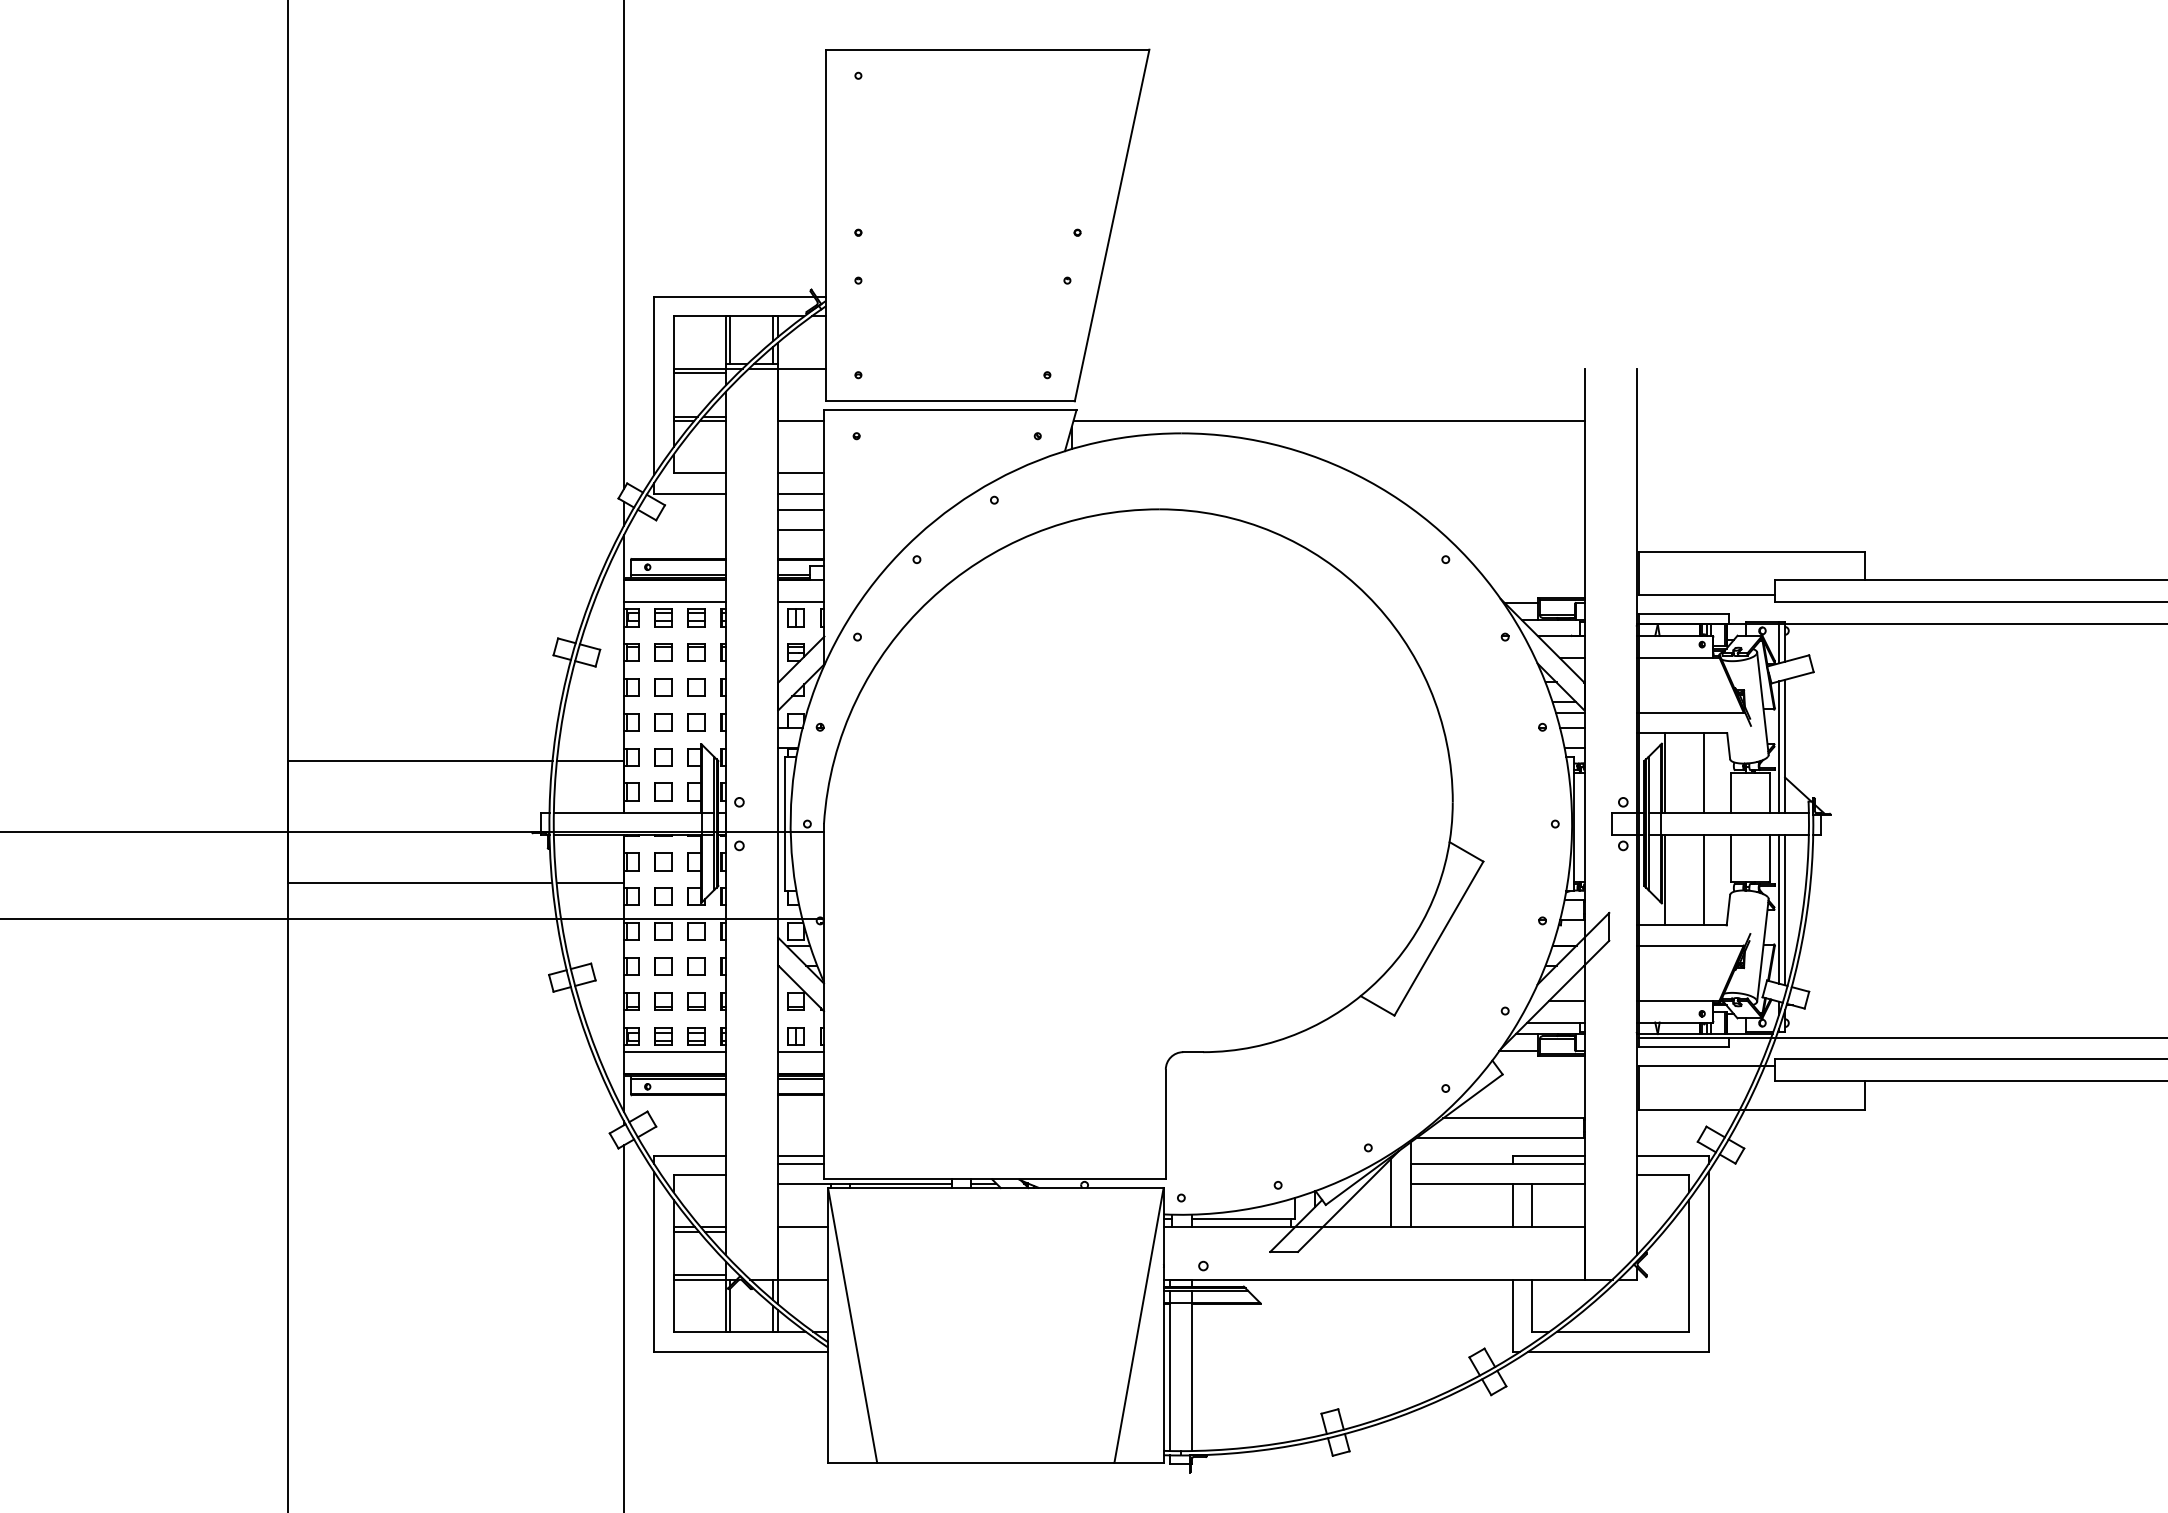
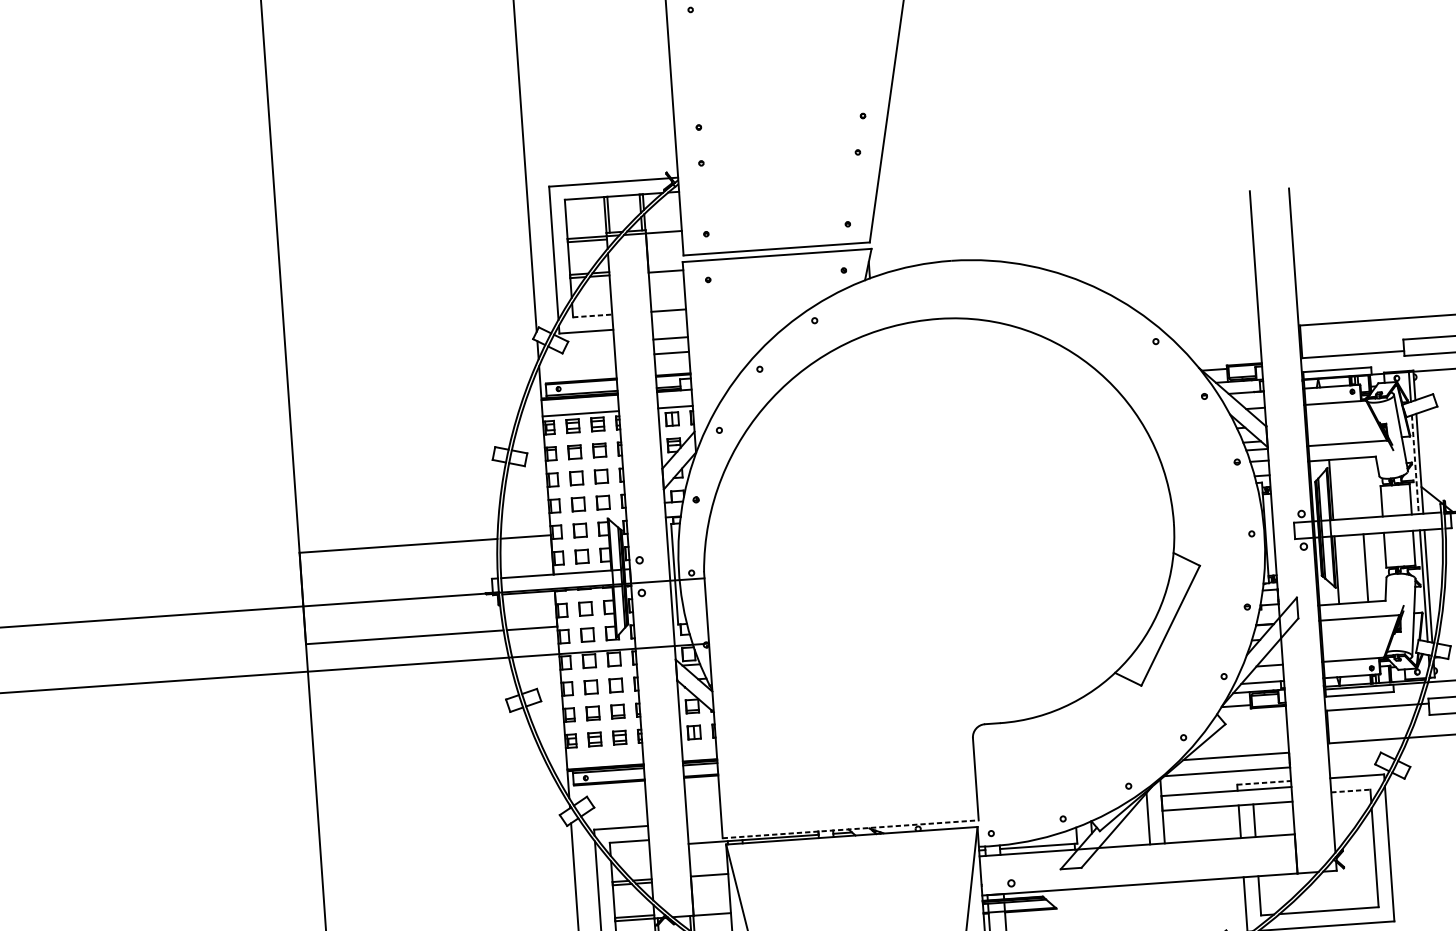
line: (1328, 420) -> (1060, 243), removed
line: (700, 473) -> (593, 316), solid -> dashed
line: (801, 493) -> (669, 325), removed
line: (1779, 747) -> (1415, 464), solid -> dashed
line: (1703, 773) -> (1360, 488), removed
line: (674, 1051) -> (604, 750), removed
line: (800, 1051) -> (698, 743), removed
line: (800, 1156) -> (703, 822), removed
line: (1548, 1156) -> (1264, 783), solid -> dashed
line: (800, 1164) -> (704, 828), removed
line: (1663, 1174) -> (1351, 790), solid -> dashed
line: (994, 1179) -> (850, 829), solid -> dashed

